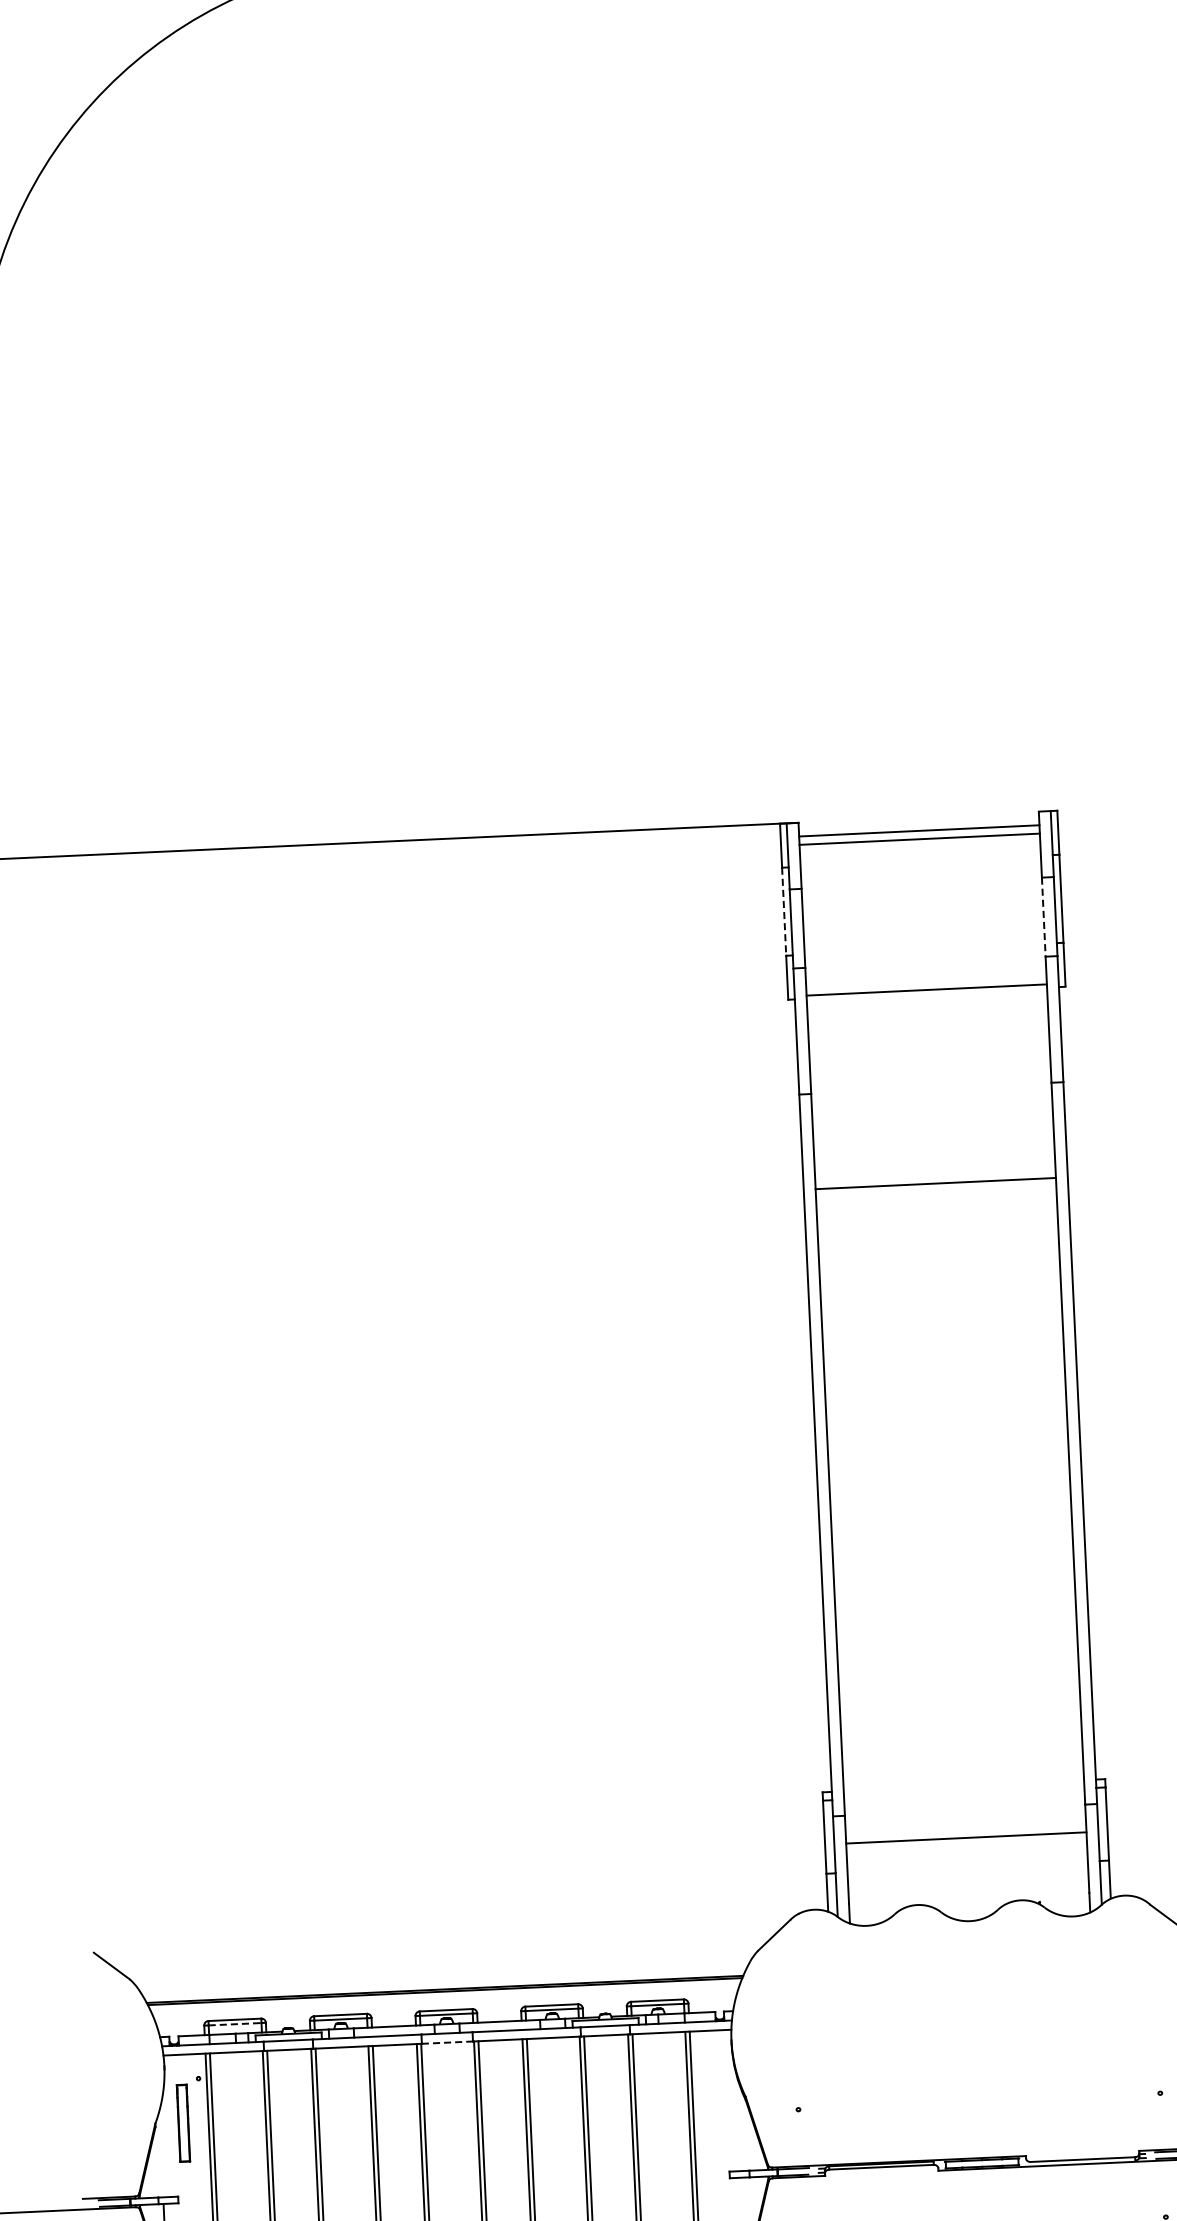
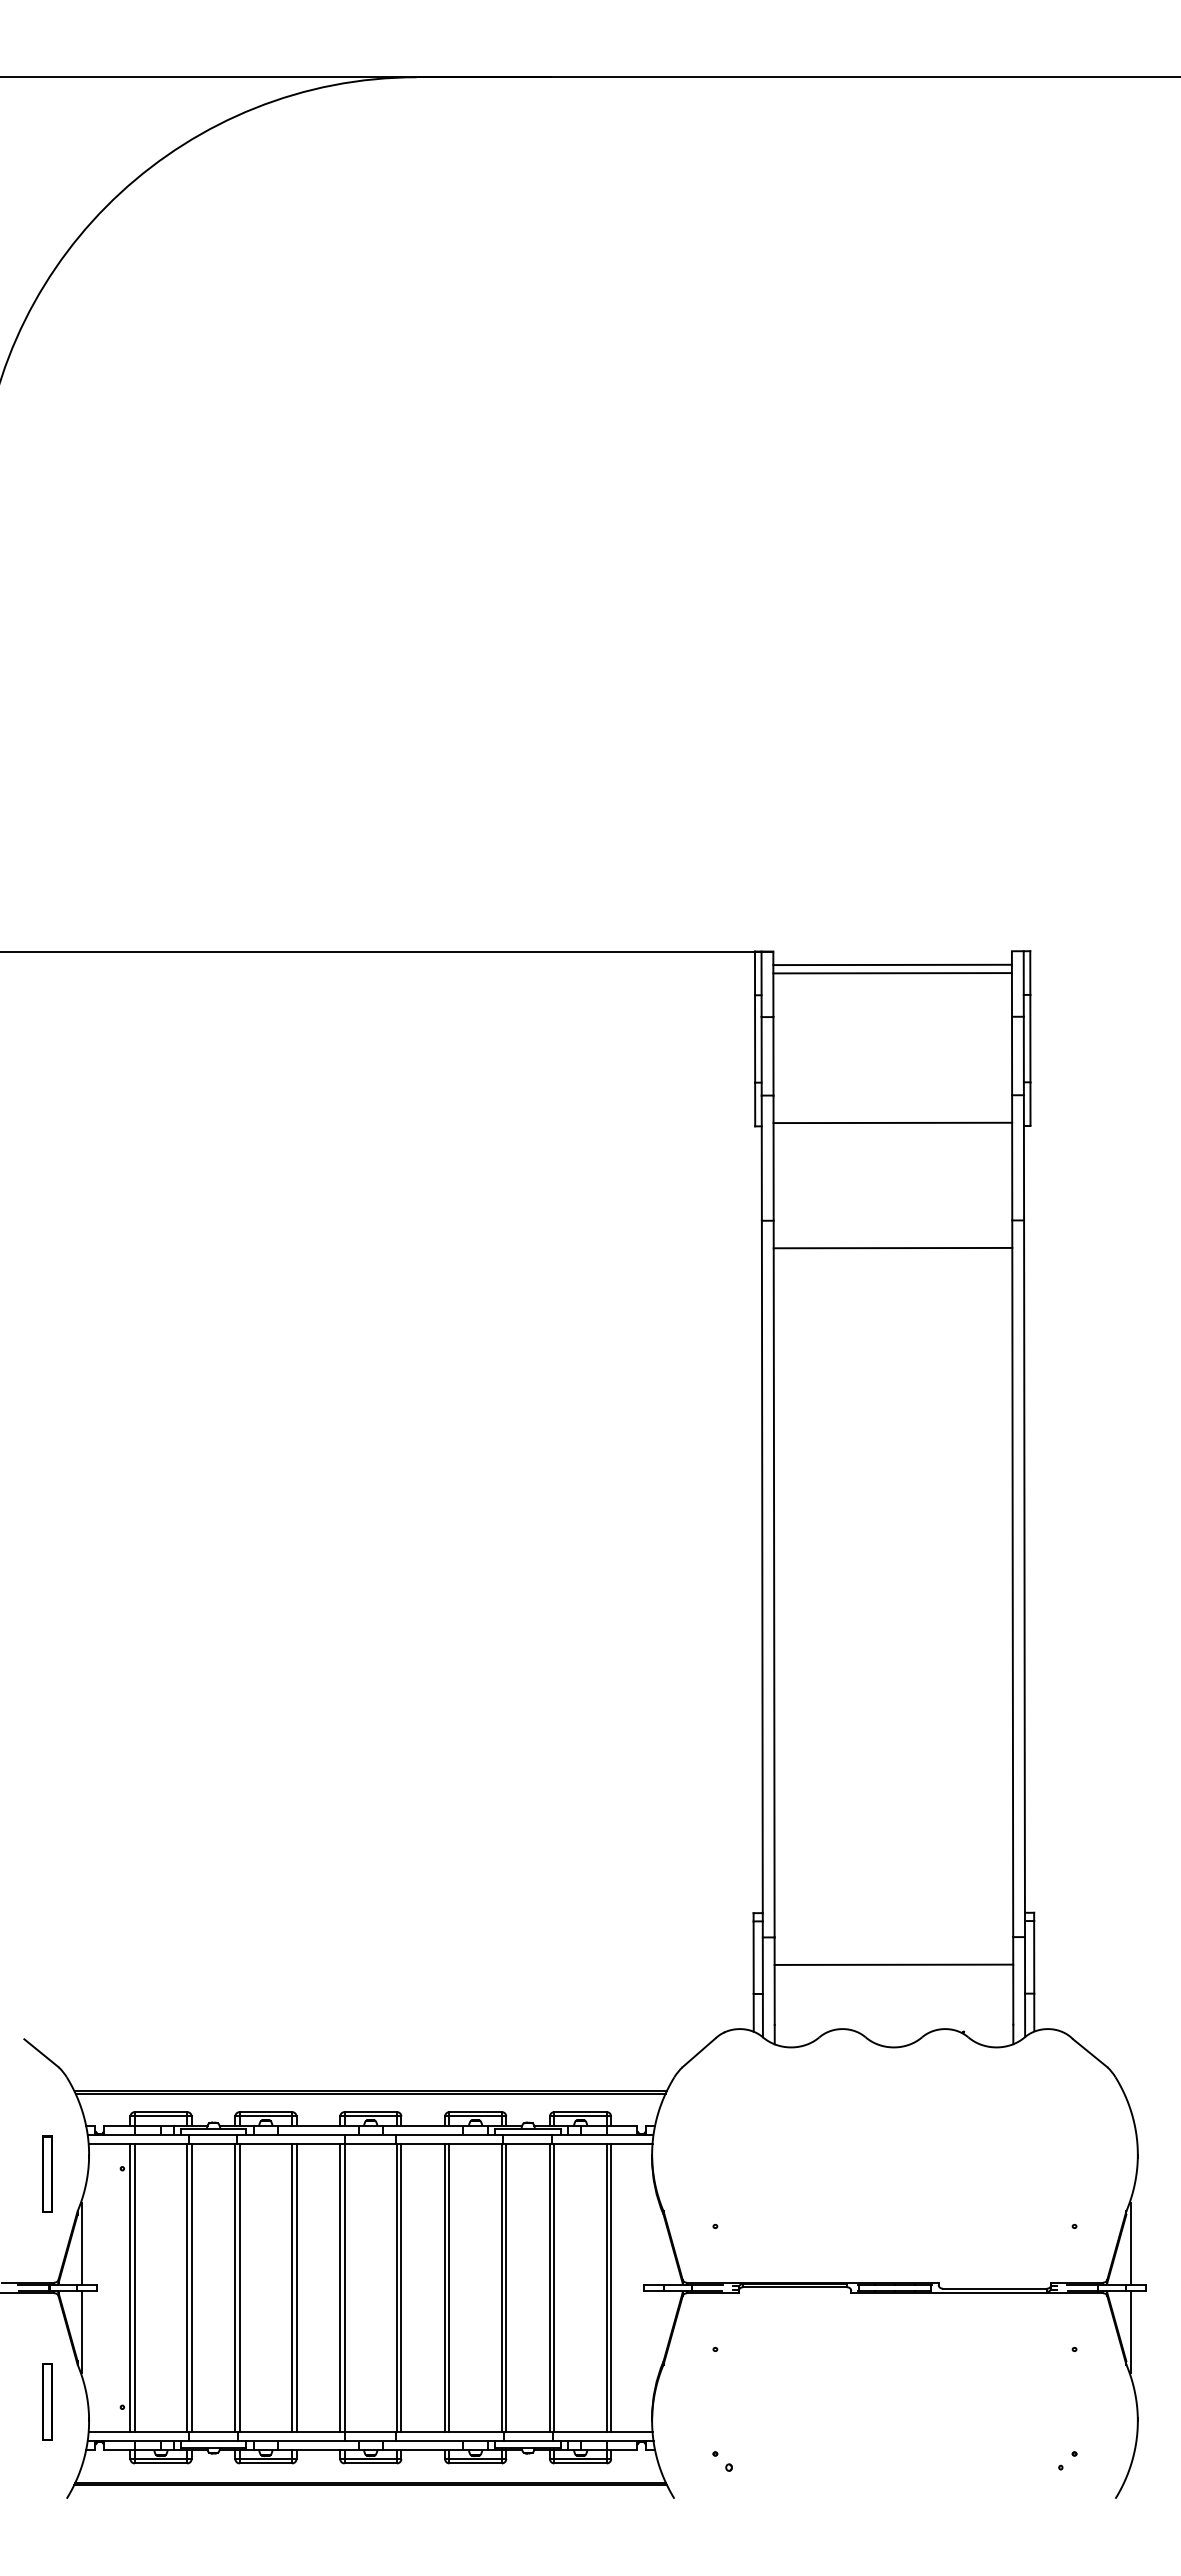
line: (784, 911) -> (755, 1038), dashed -> solid
line: (1044, 917) -> (1012, 1056), dashed -> solid
line: (935, 1182) -> (892, 1247), moved
line: (235, 2024) -> (161, 2116), dashed -> solid
line: (448, 2042) -> (371, 2144), dashed -> solid
part: (183, 2122) -> (47, 2173), moved
line: (161, 2155) -> (82, 2243), added

